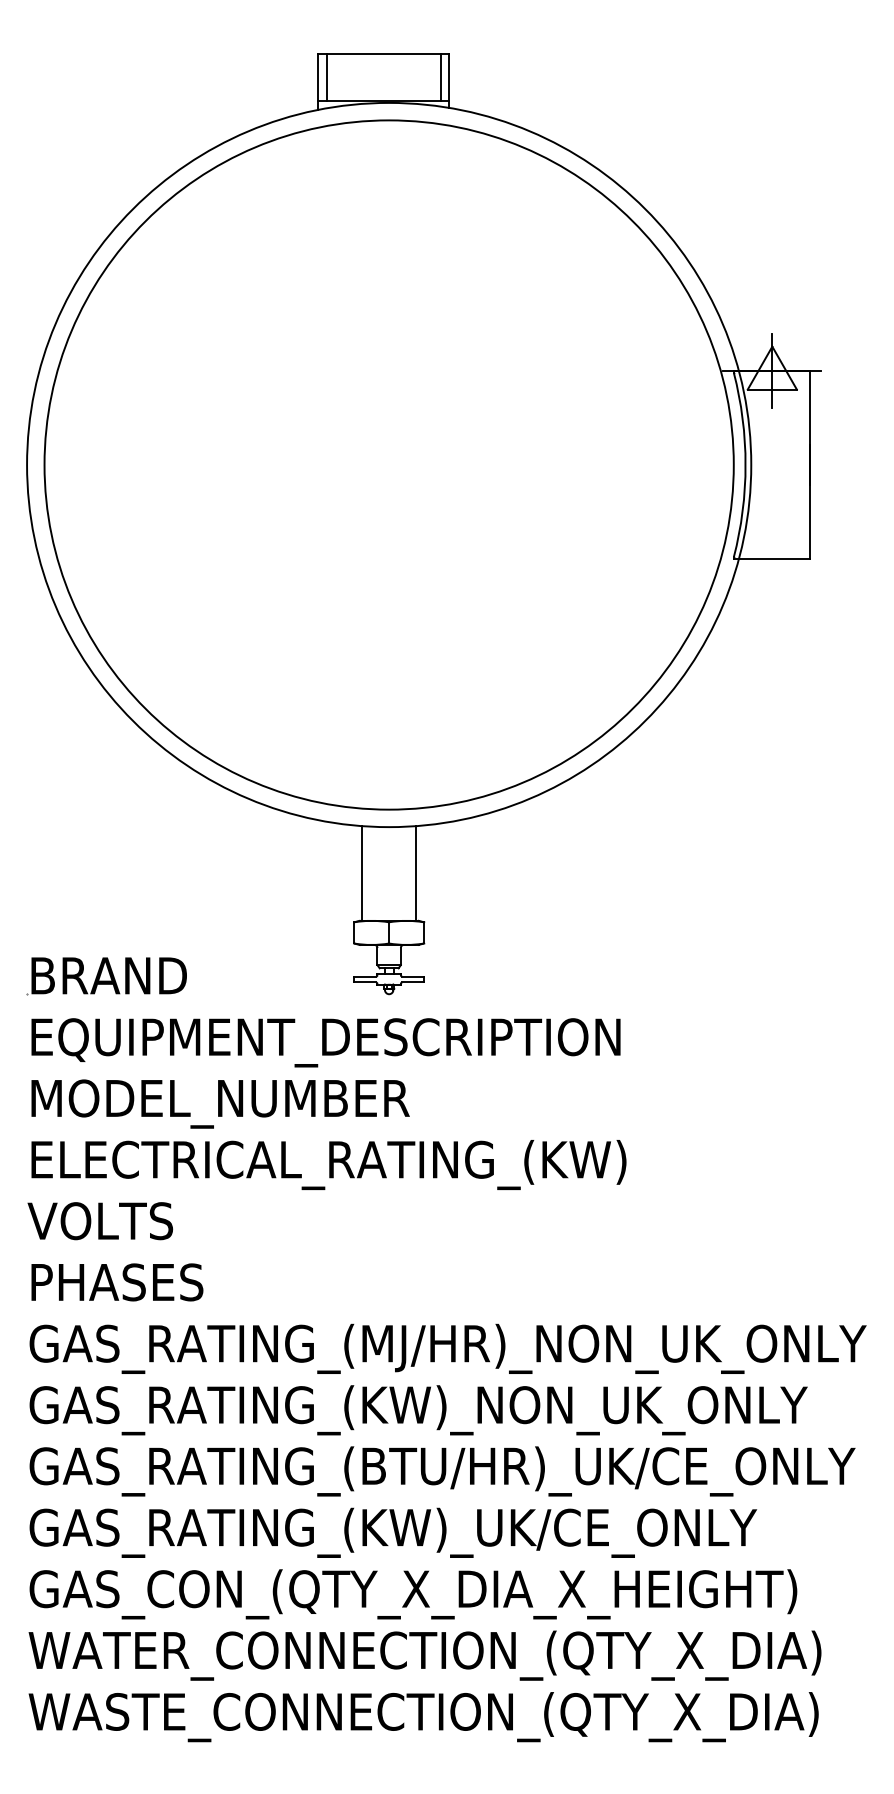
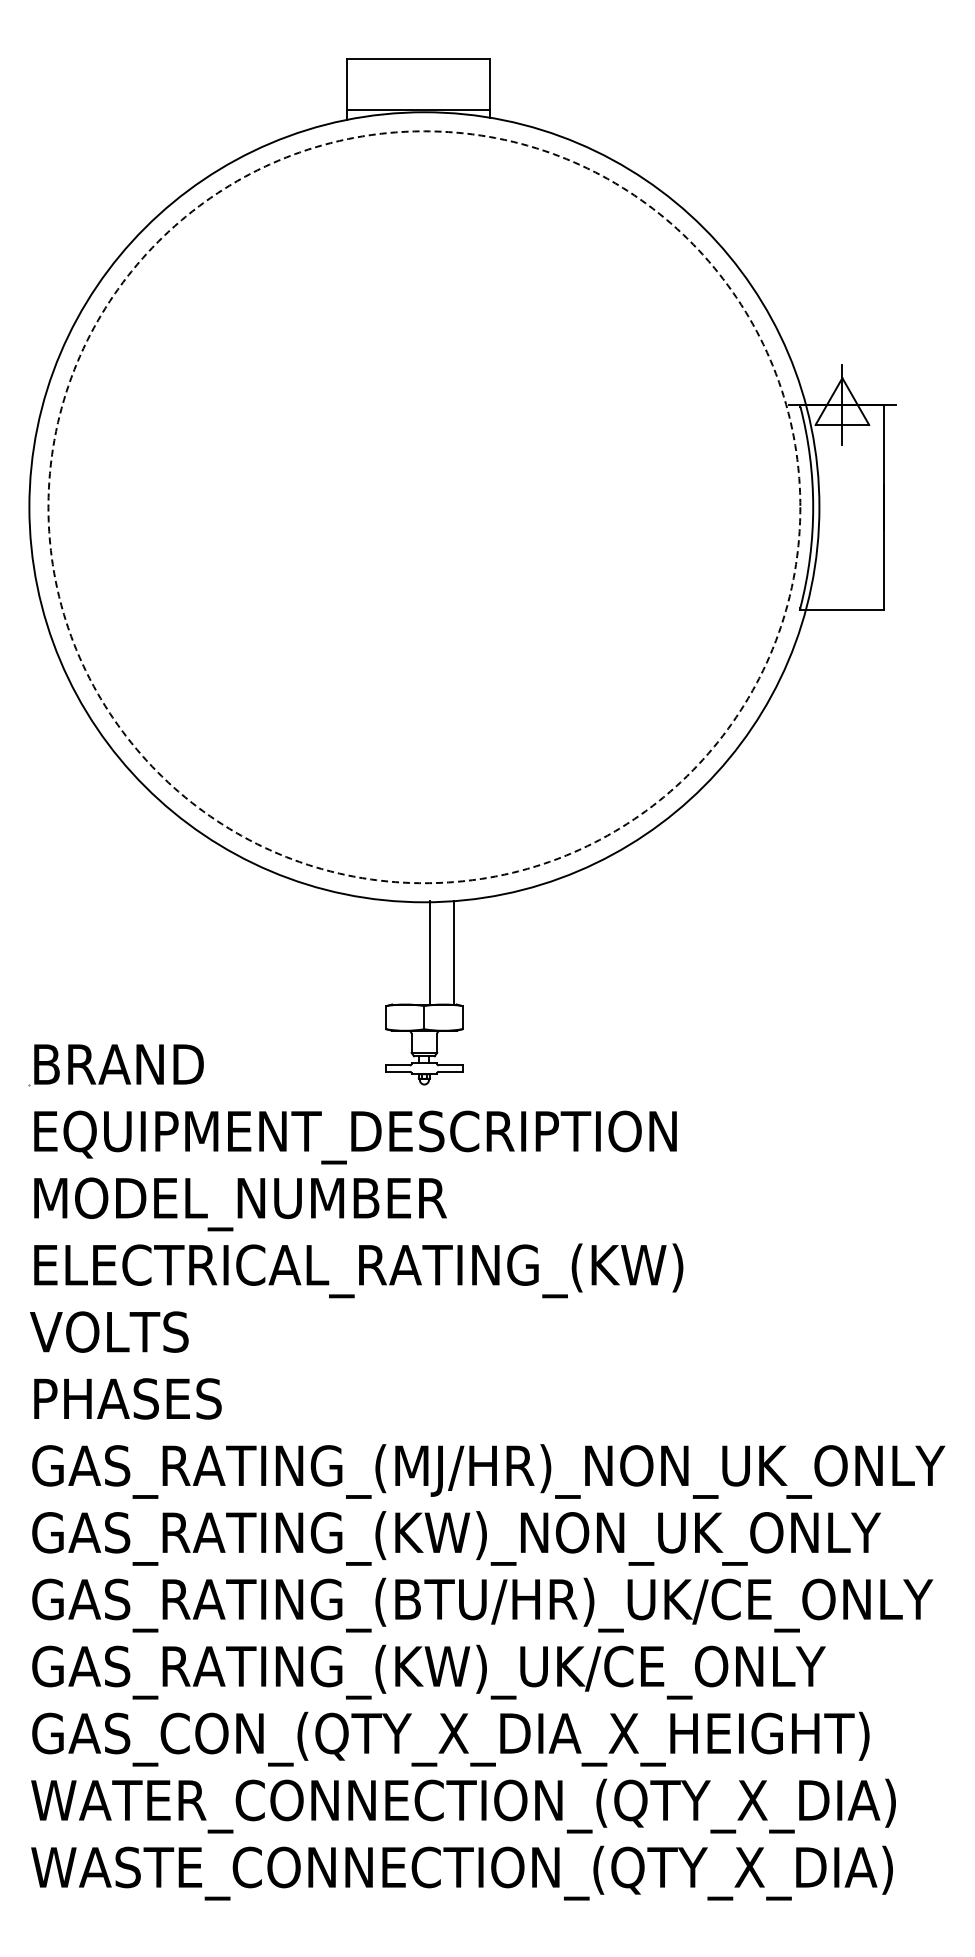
line: (326, 76) -> (356, 83), removed
line: (440, 76) -> (480, 83), removed
circle: (389, 465) -> (424, 507), solid -> dashed
line: (362, 873) -> (430, 952), moved

